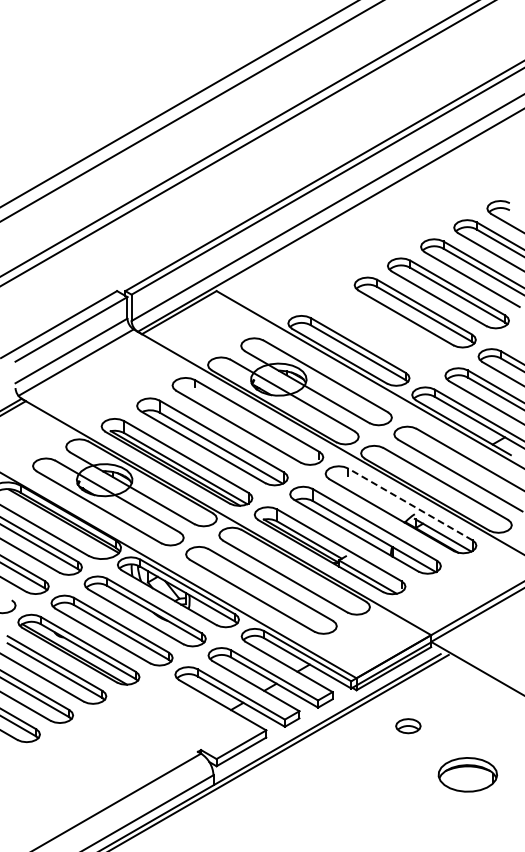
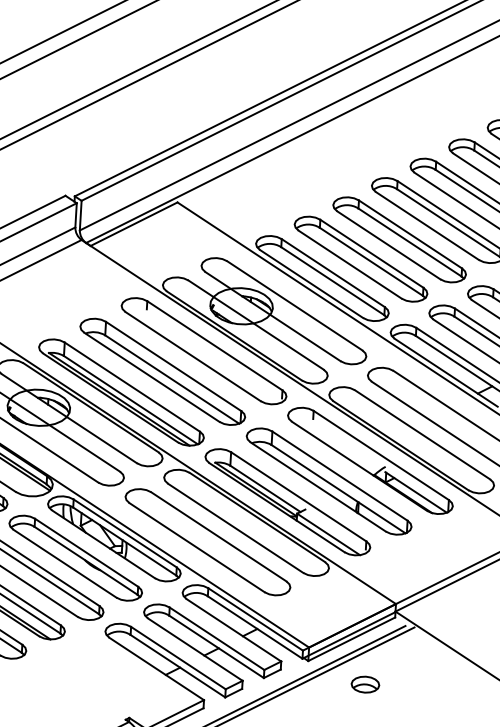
part: (381, 331) -> (360, 258), added
line: (410, 504) -> (381, 455), dashed -> solid
part: (408, 726) -> (365, 685), moved

